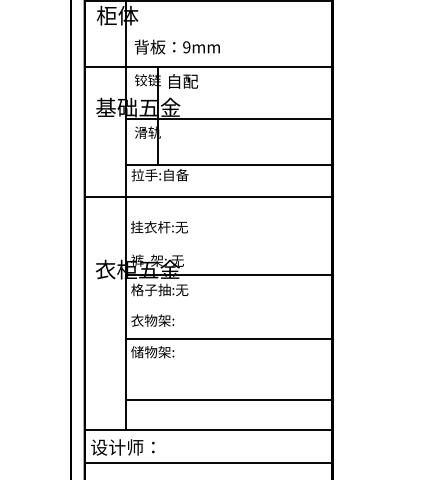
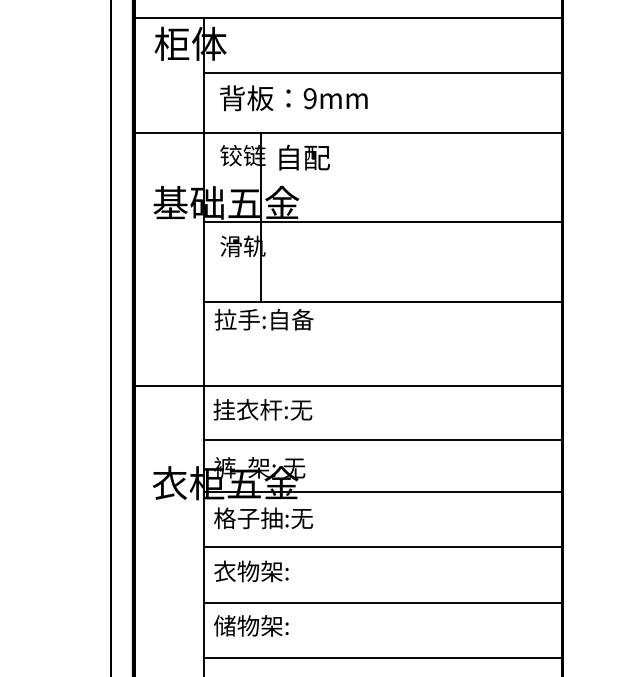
line: (228, 32) -> (382, 72), added
line: (208, 197) -> (347, 386), moved
line: (228, 244) -> (382, 439), added
line: (228, 306) -> (382, 546), added
line: (228, 370) -> (382, 657), added

